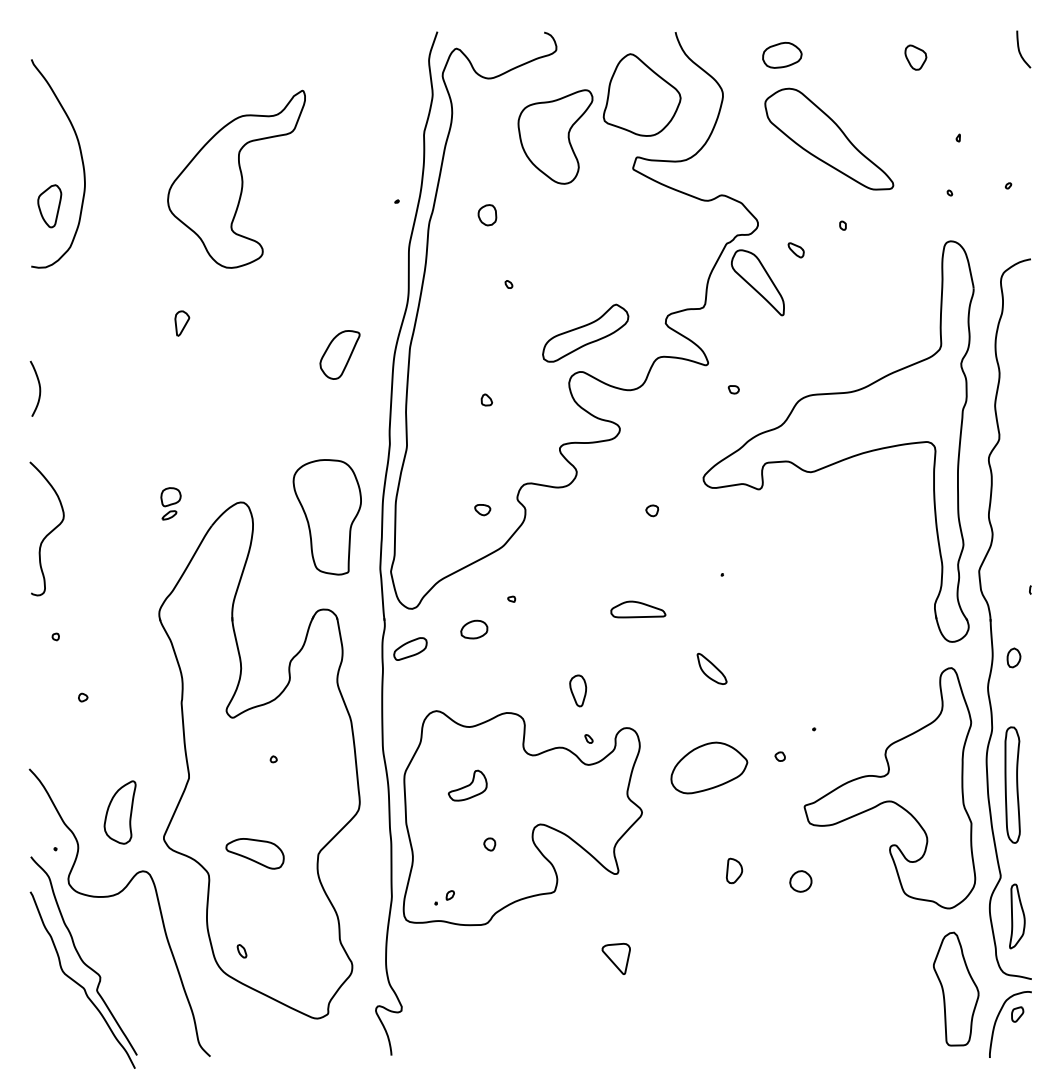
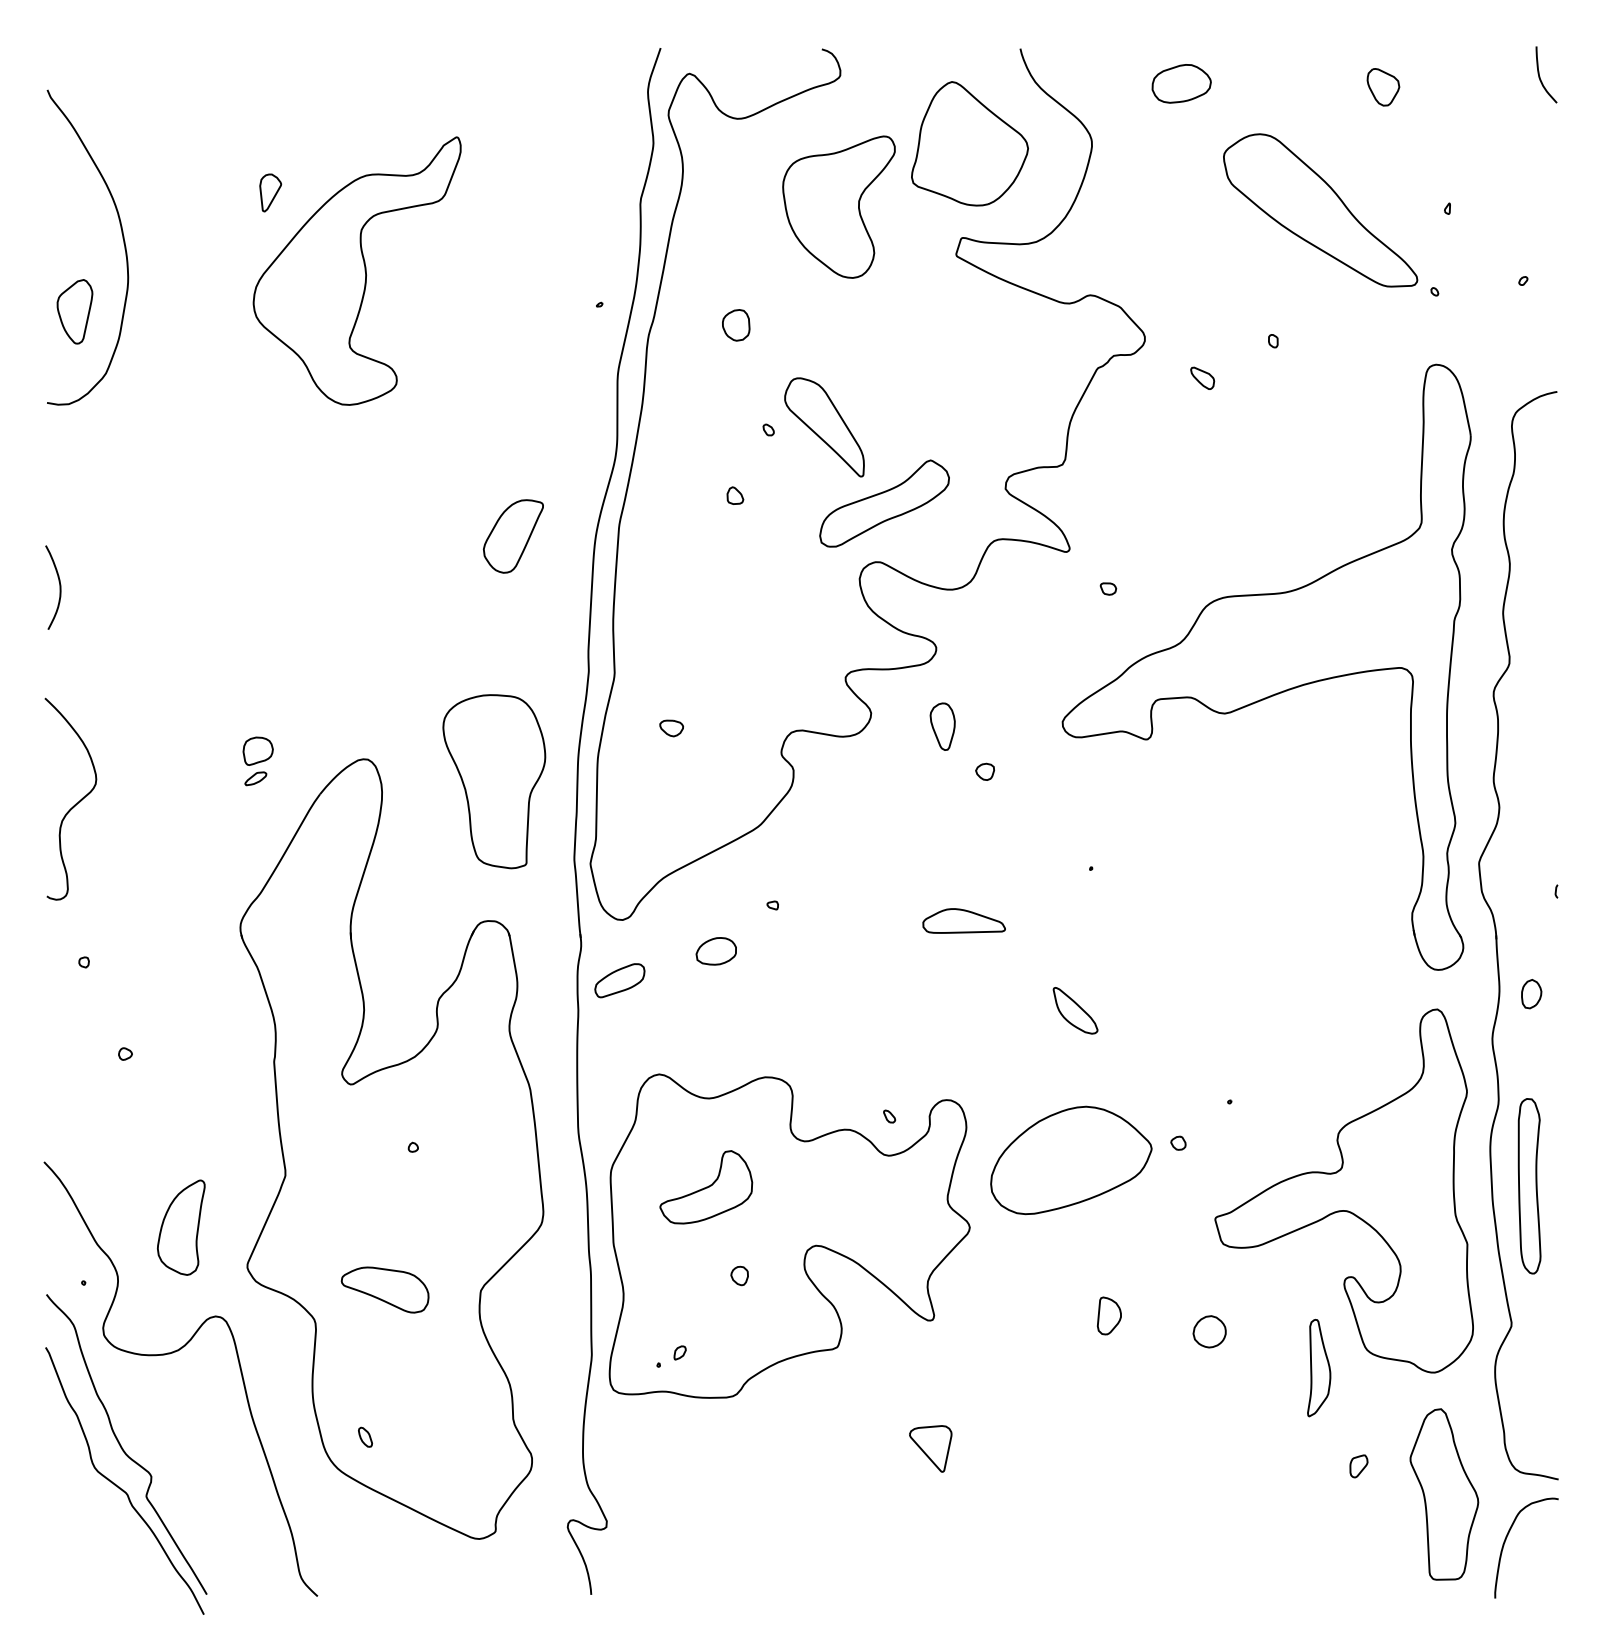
part: (829, 138) -> (1320, 209), moved
part: (757, 282) -> (823, 426), moved
part: (182, 323) -> (270, 192), moved
part: (486, 399) -> (734, 494), moved
part: (482, 510) -> (671, 729), moved
part: (578, 690) -> (943, 726), moved
part: (709, 767) -> (1071, 1159), size x1.4
part: (467, 785) -> (706, 1186), size x1.6
part: (1017, 916) -> (1319, 1368), moved
part: (1017, 1014) -> (1358, 1466), moved

